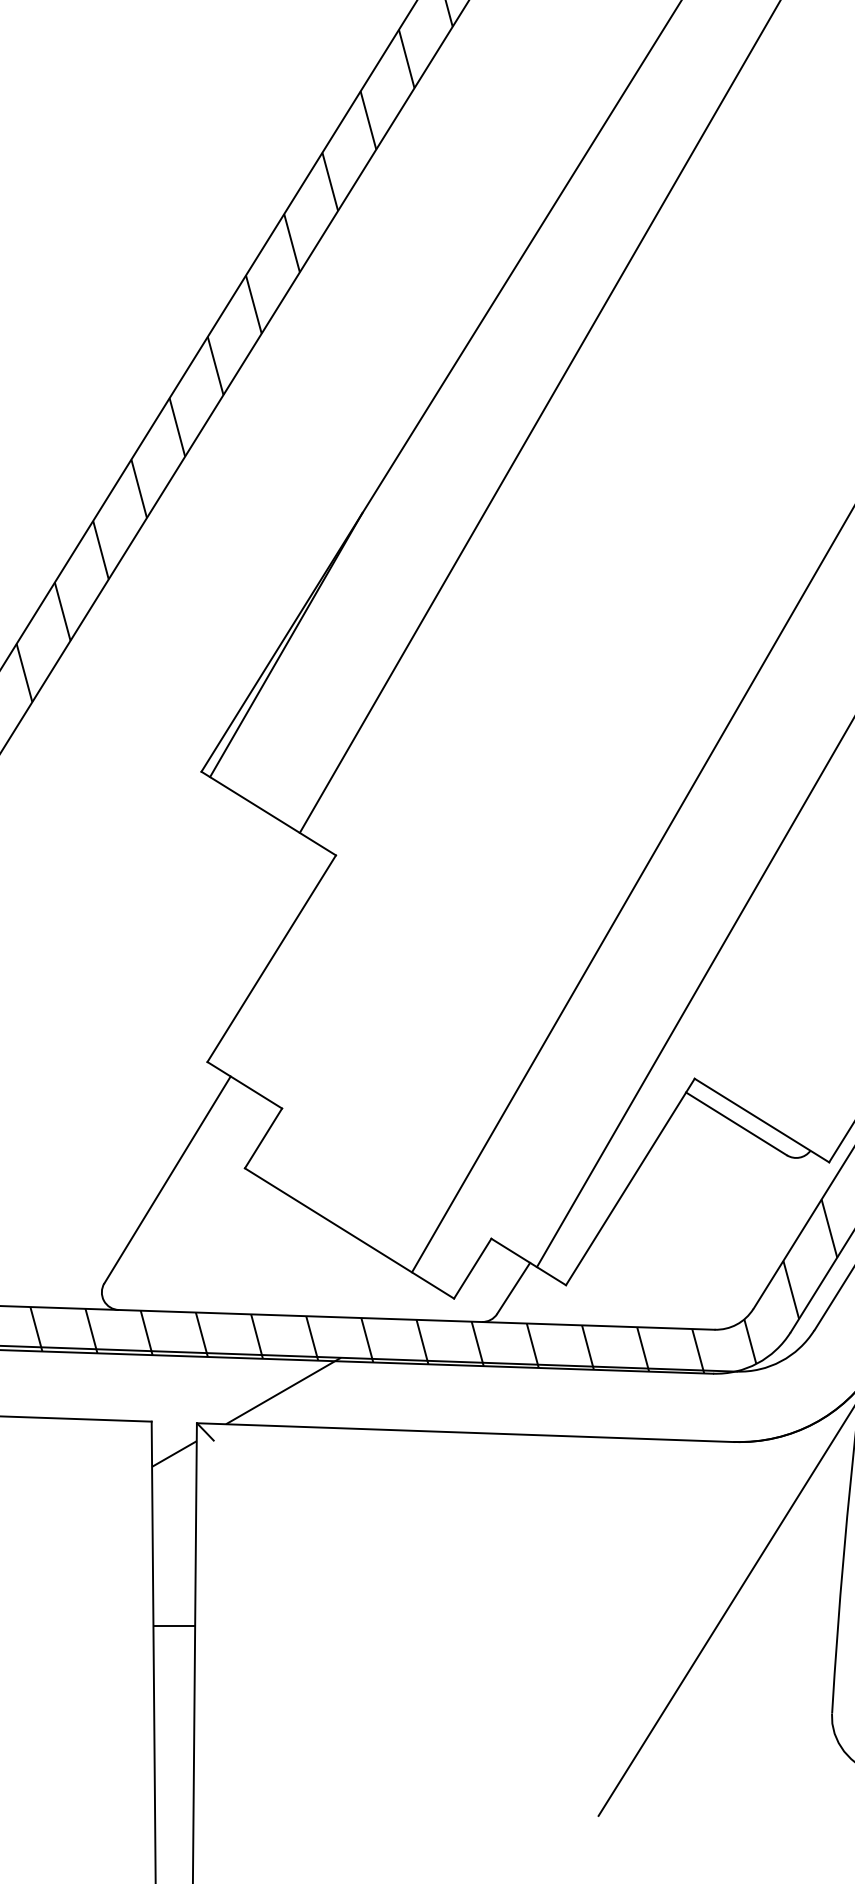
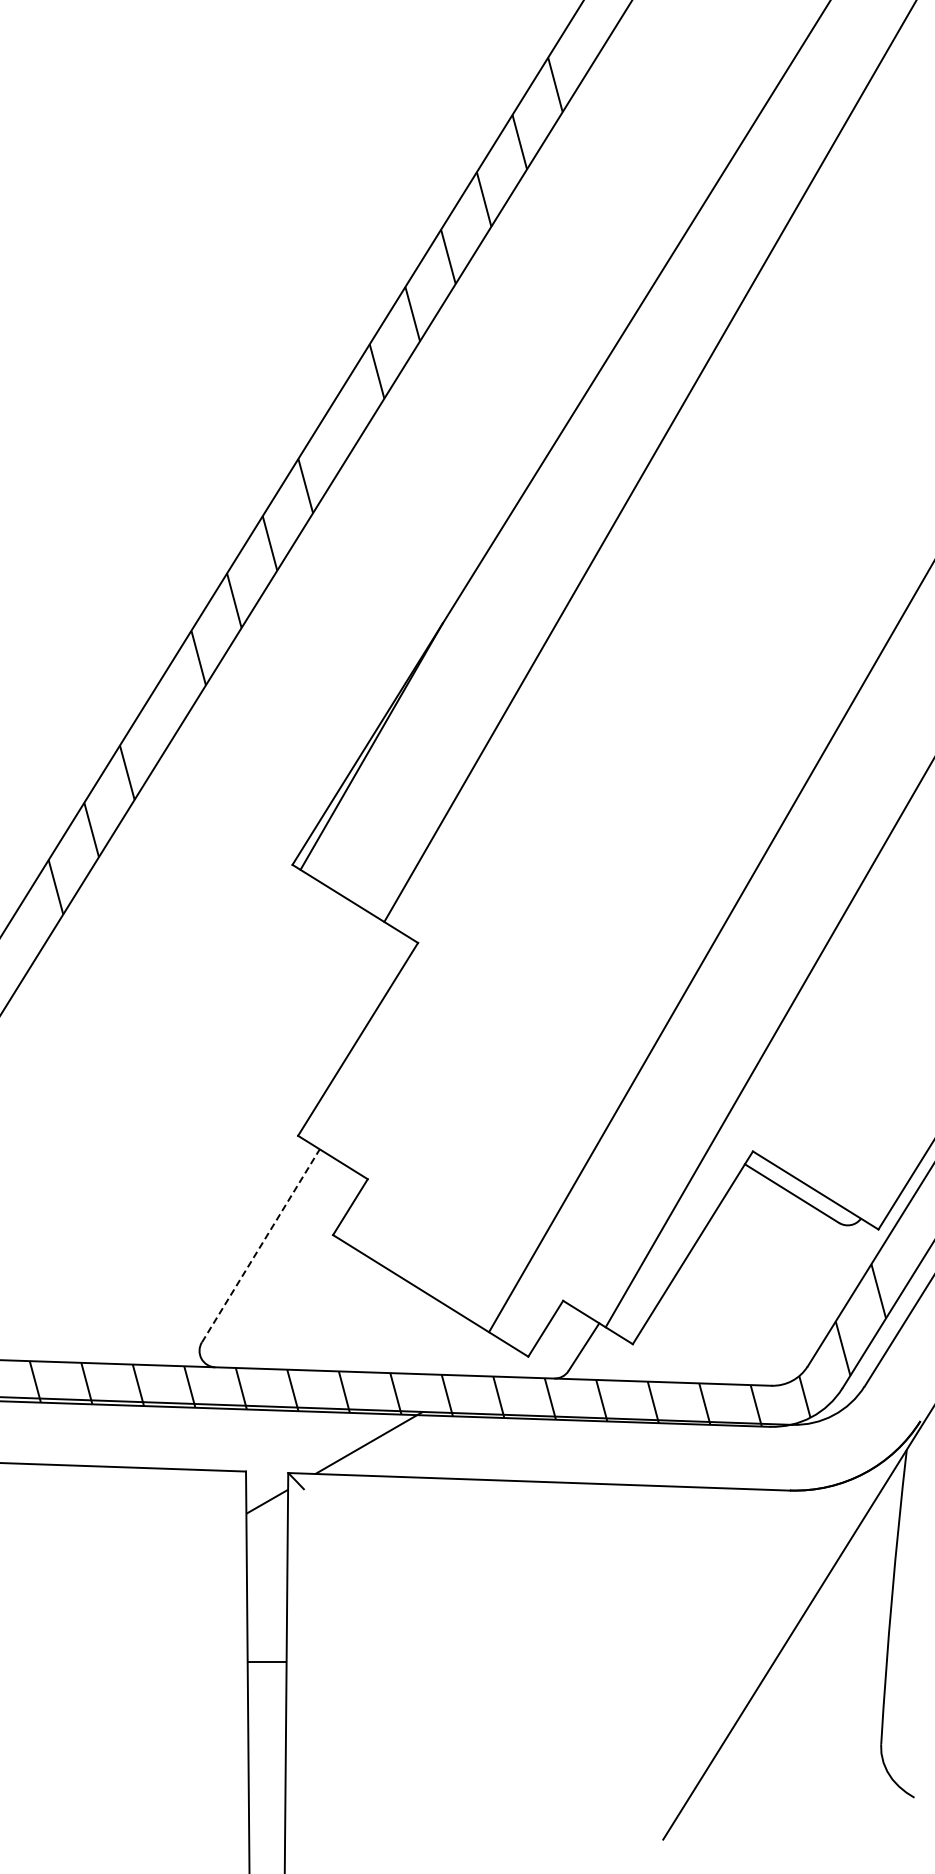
line: (253, 304) -> (341, 428), removed
line: (62, 611) -> (162, 715), removed
line: (168, 1179) -> (261, 1245), solid -> dashed

